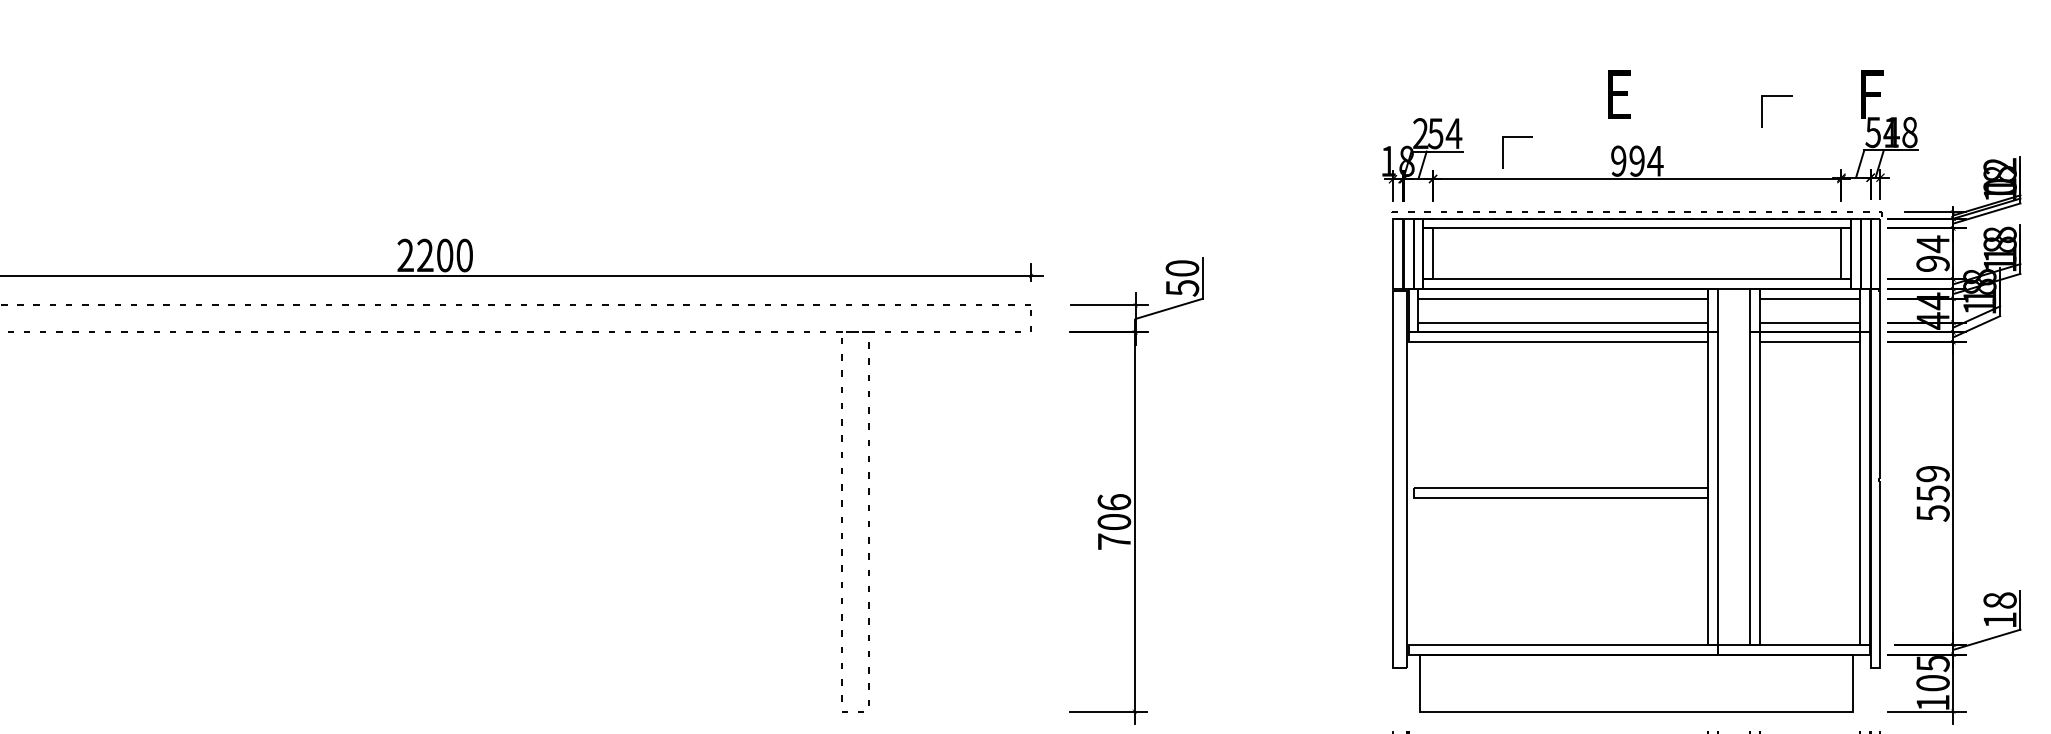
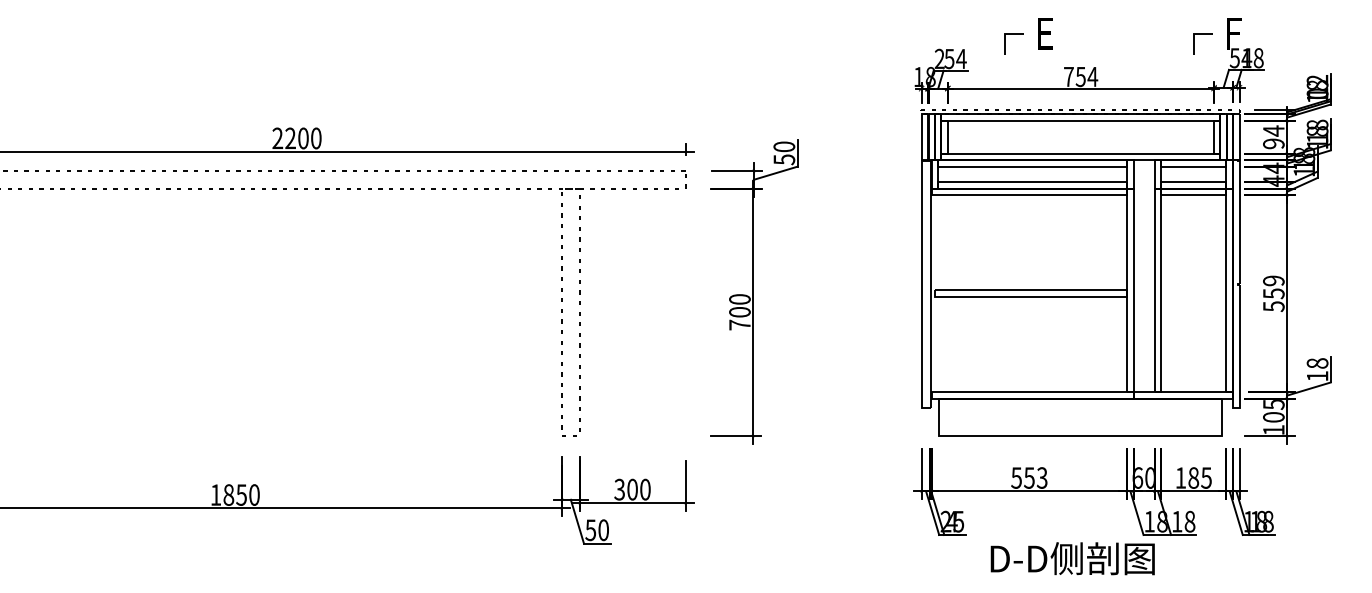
text: (1619, 94) -> (1045, 33), moved
line: (1763, 109) -> (1194, 43), moved
line: (1504, 151) -> (1005, 43), moved
text: (1627, 160) -> (1074, 76), 994 -> 754
text: (1113, 502) -> (739, 299), 706 -> 700

